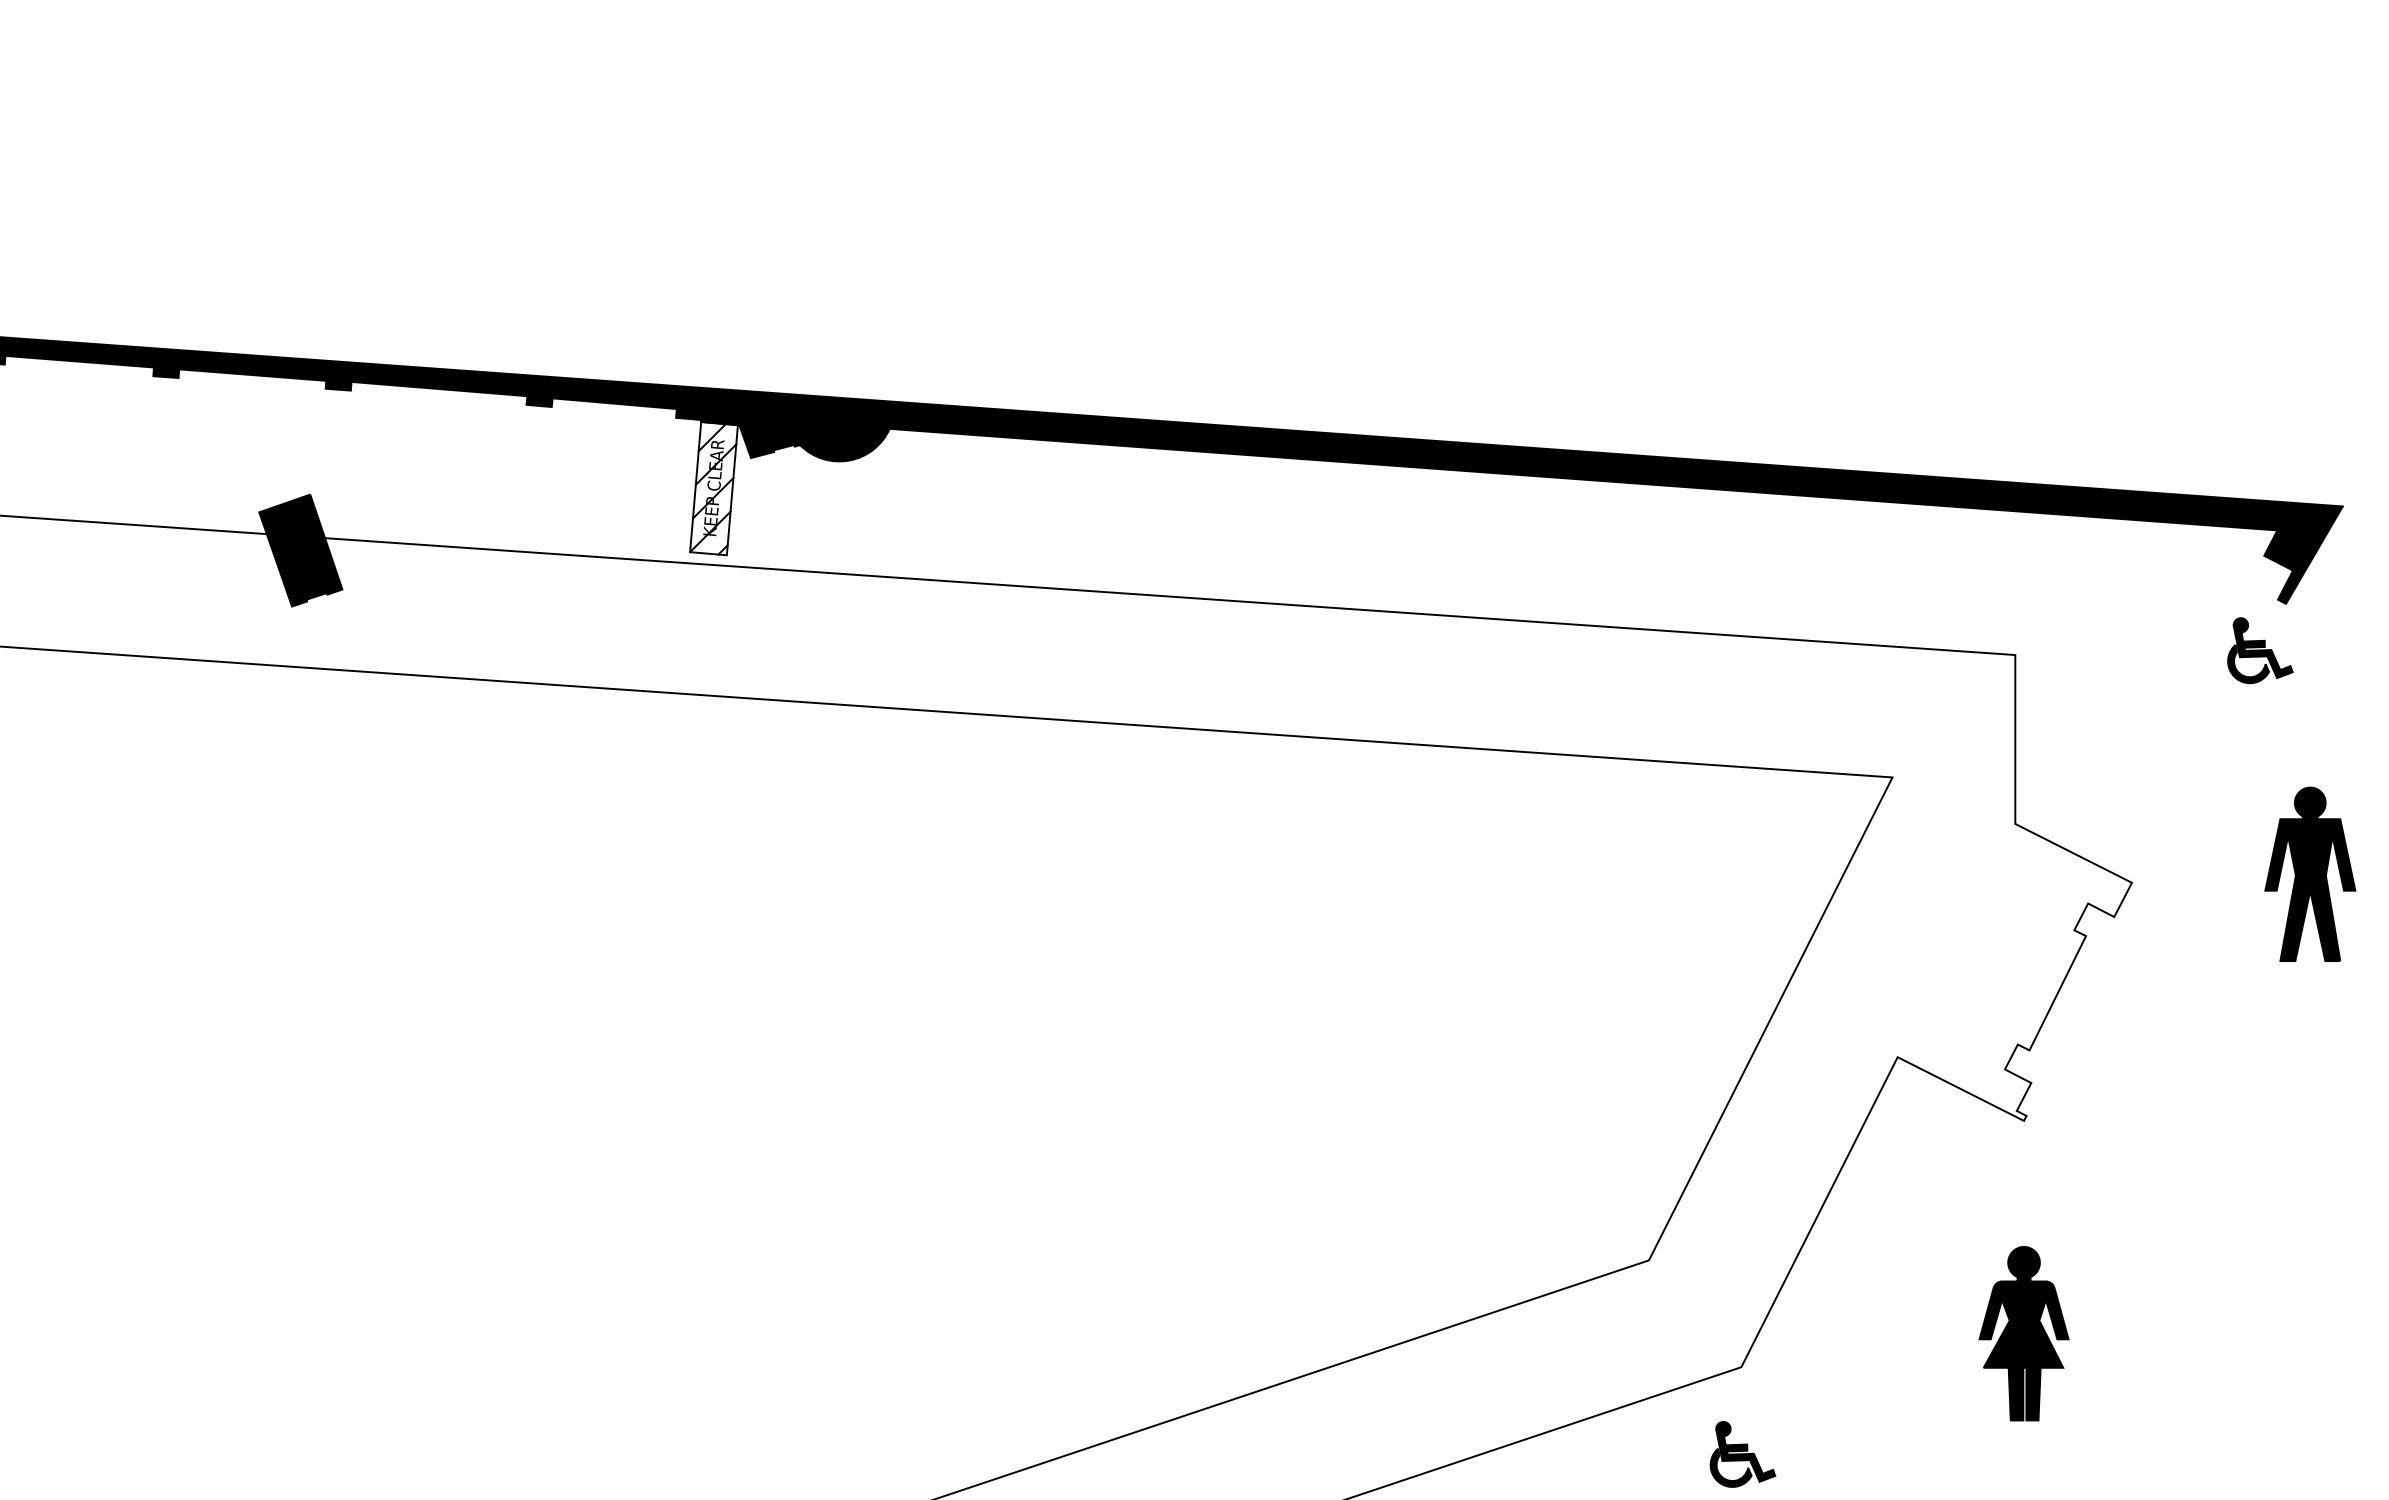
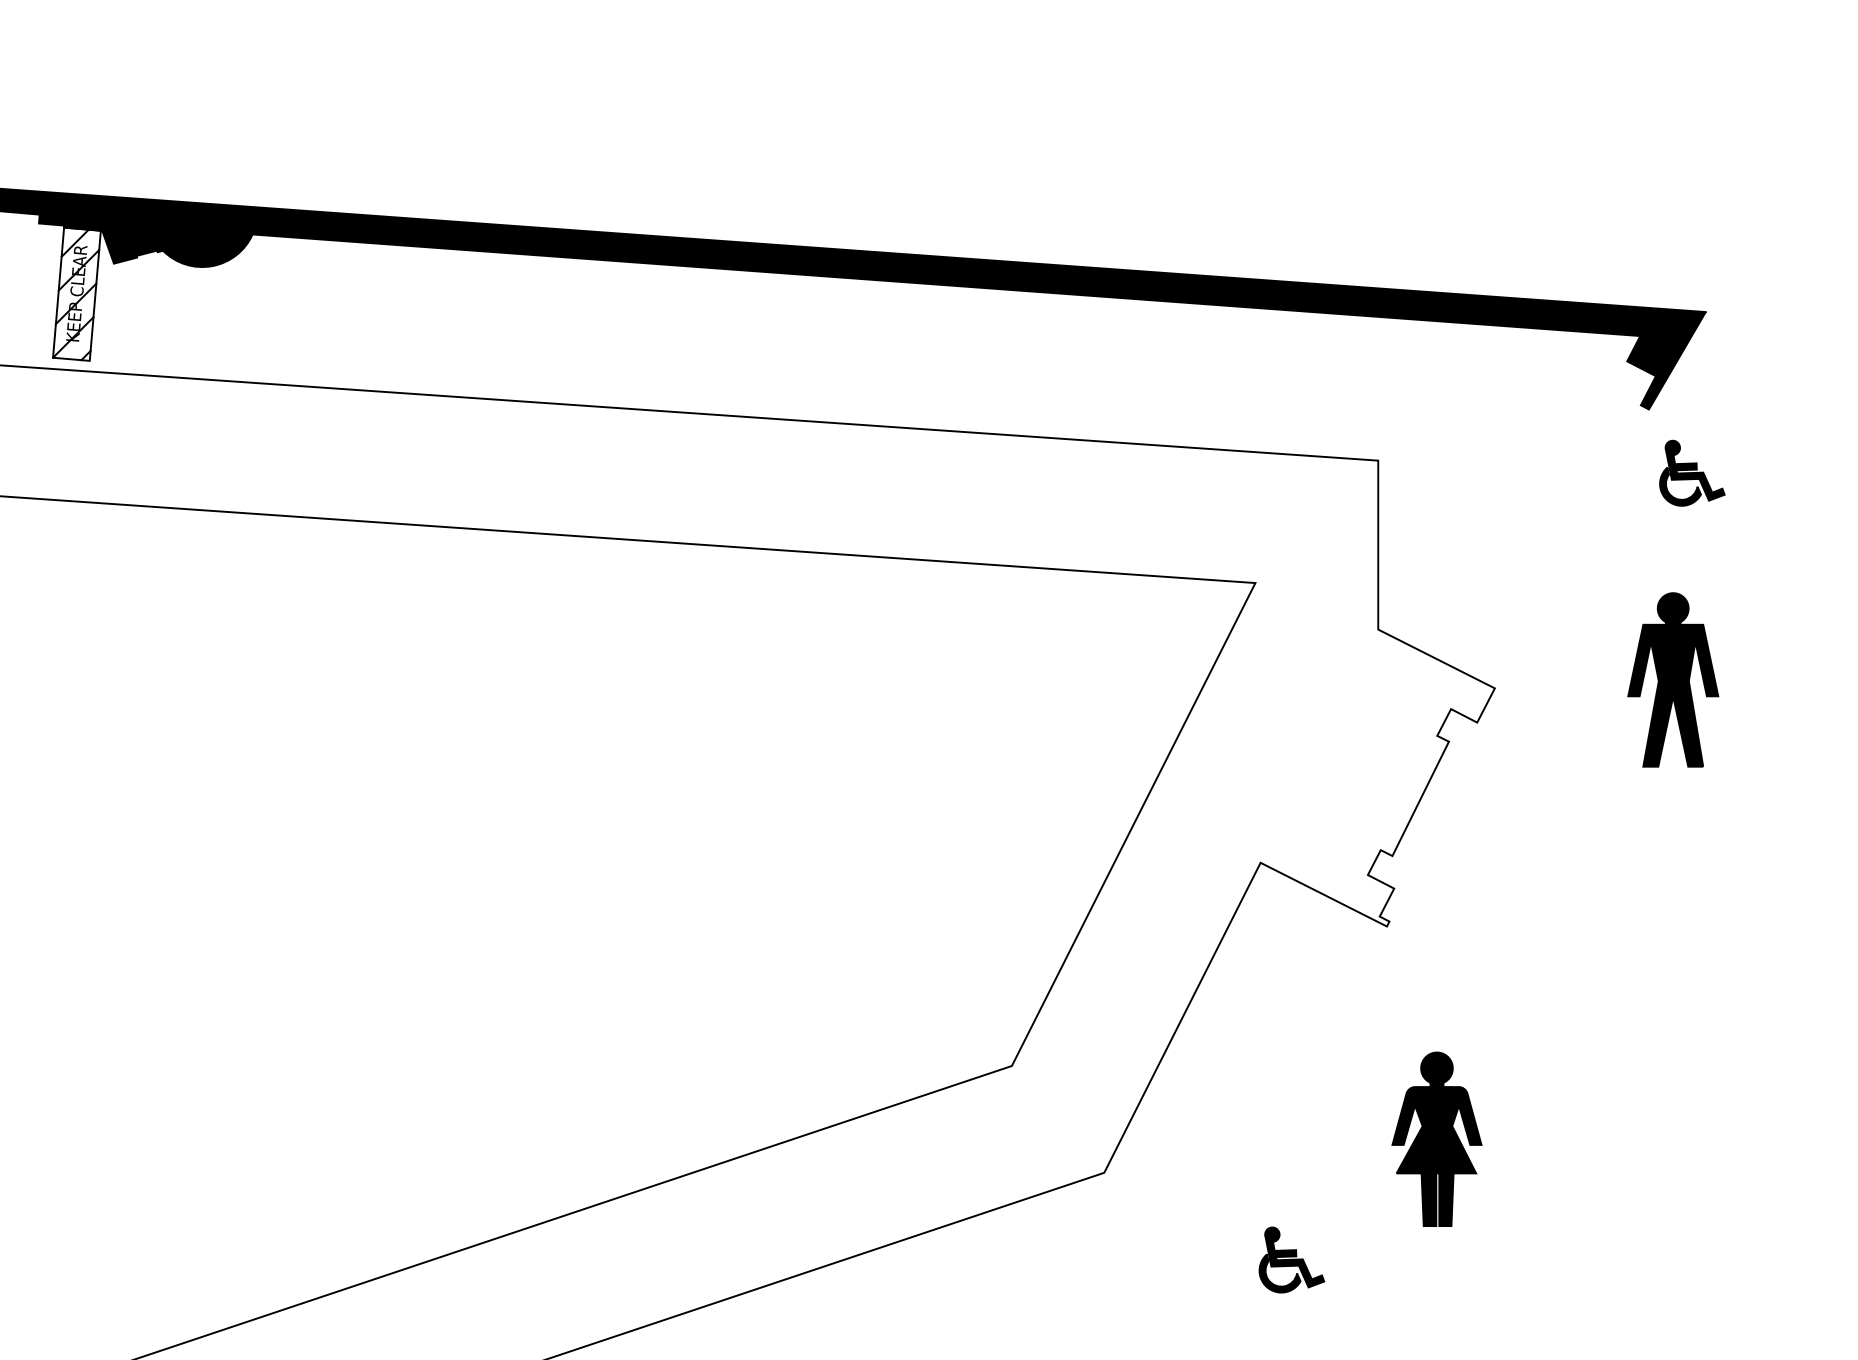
part: (2260, 650) -> (1692, 473), moved
part: (2023, 1333) -> (1436, 1139), moved
part: (1742, 1454) -> (1291, 1260), moved

